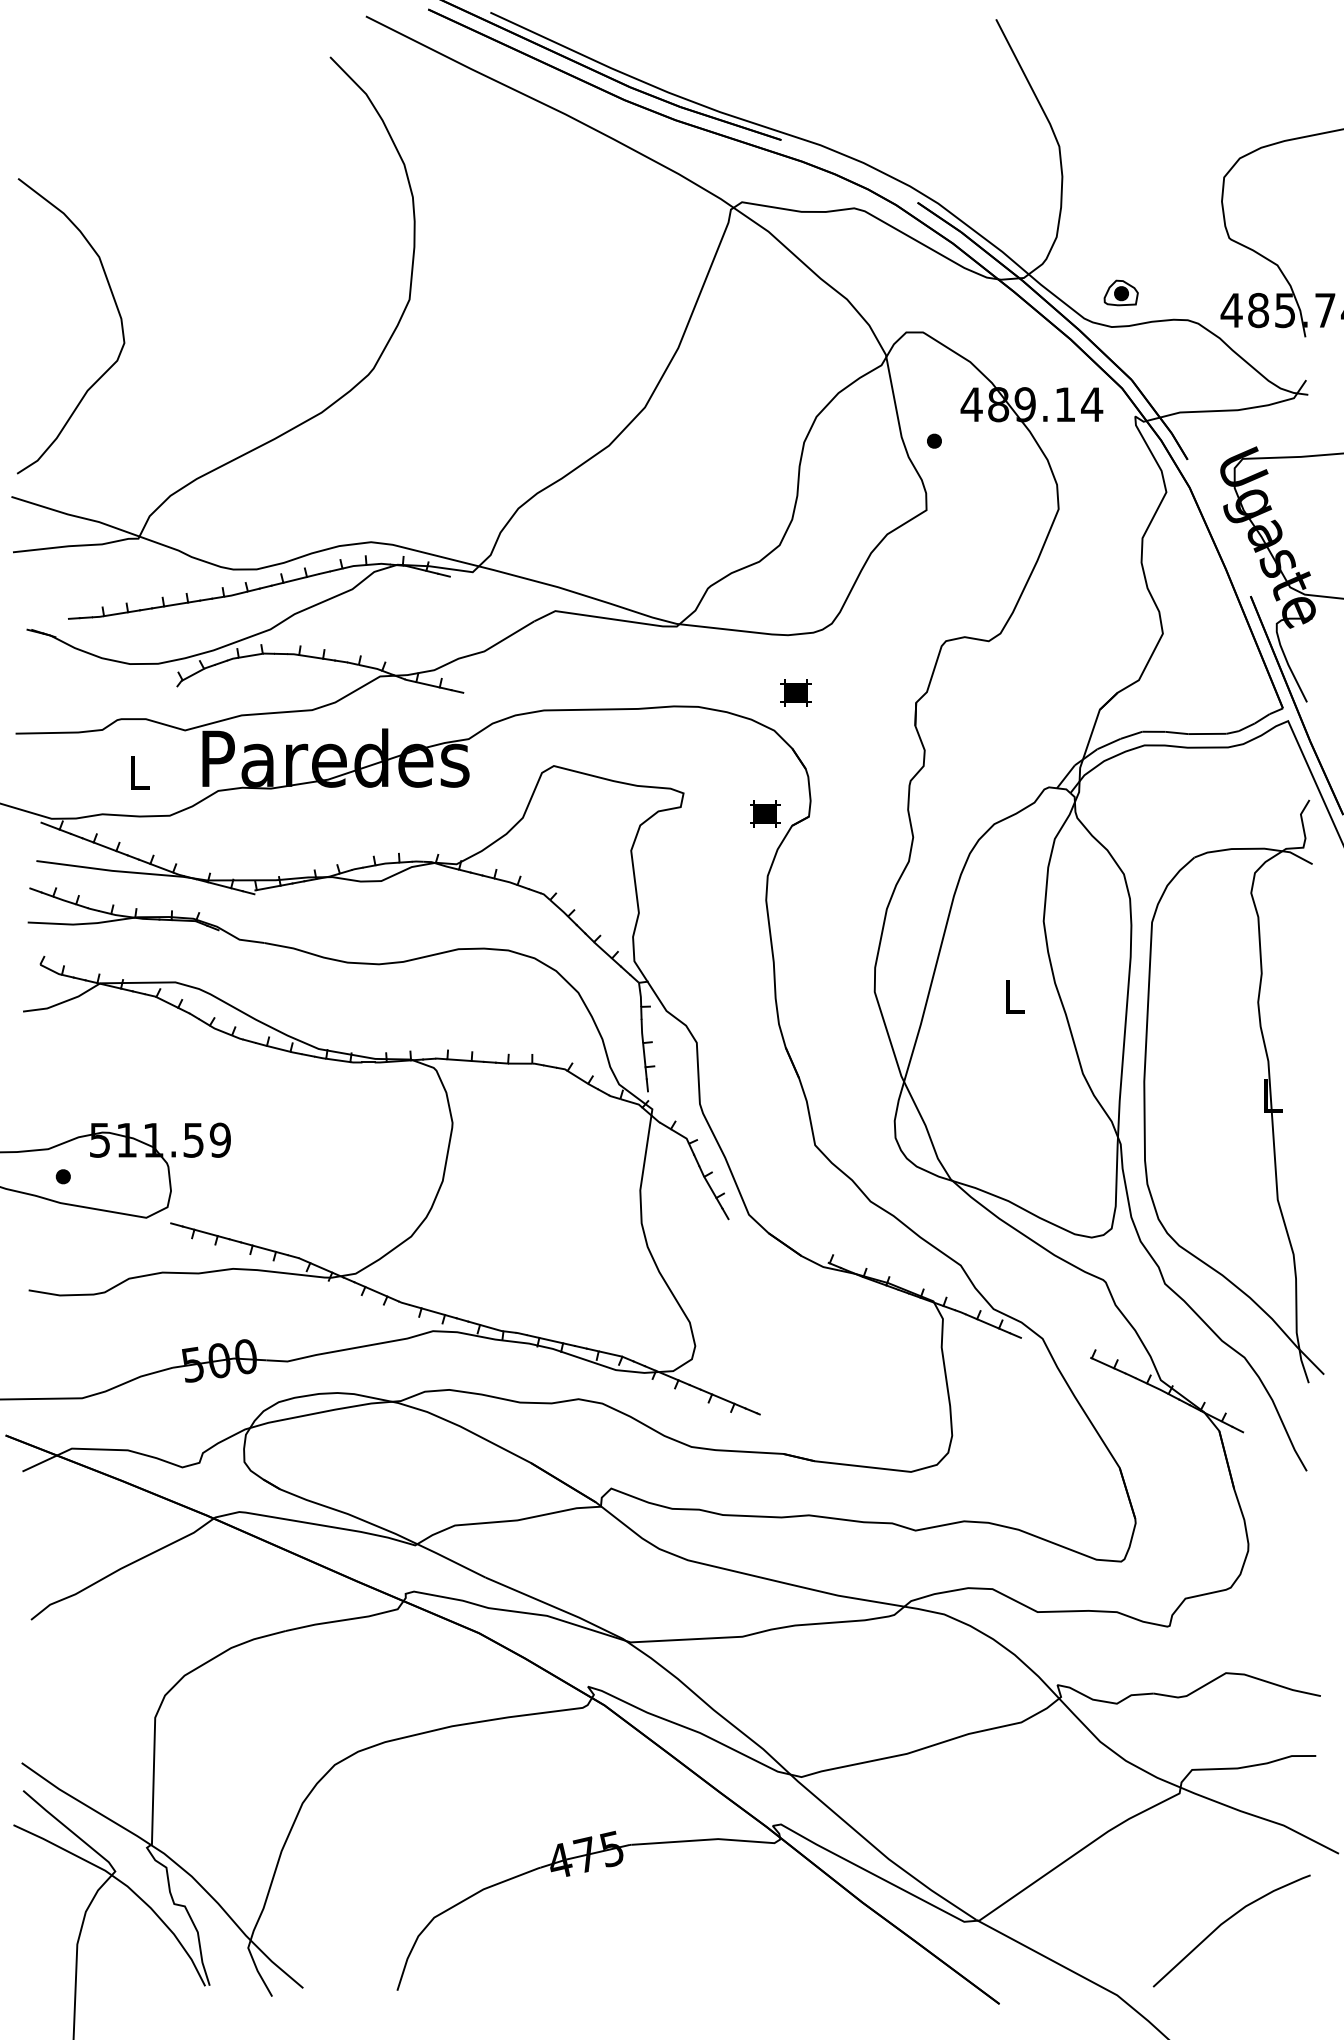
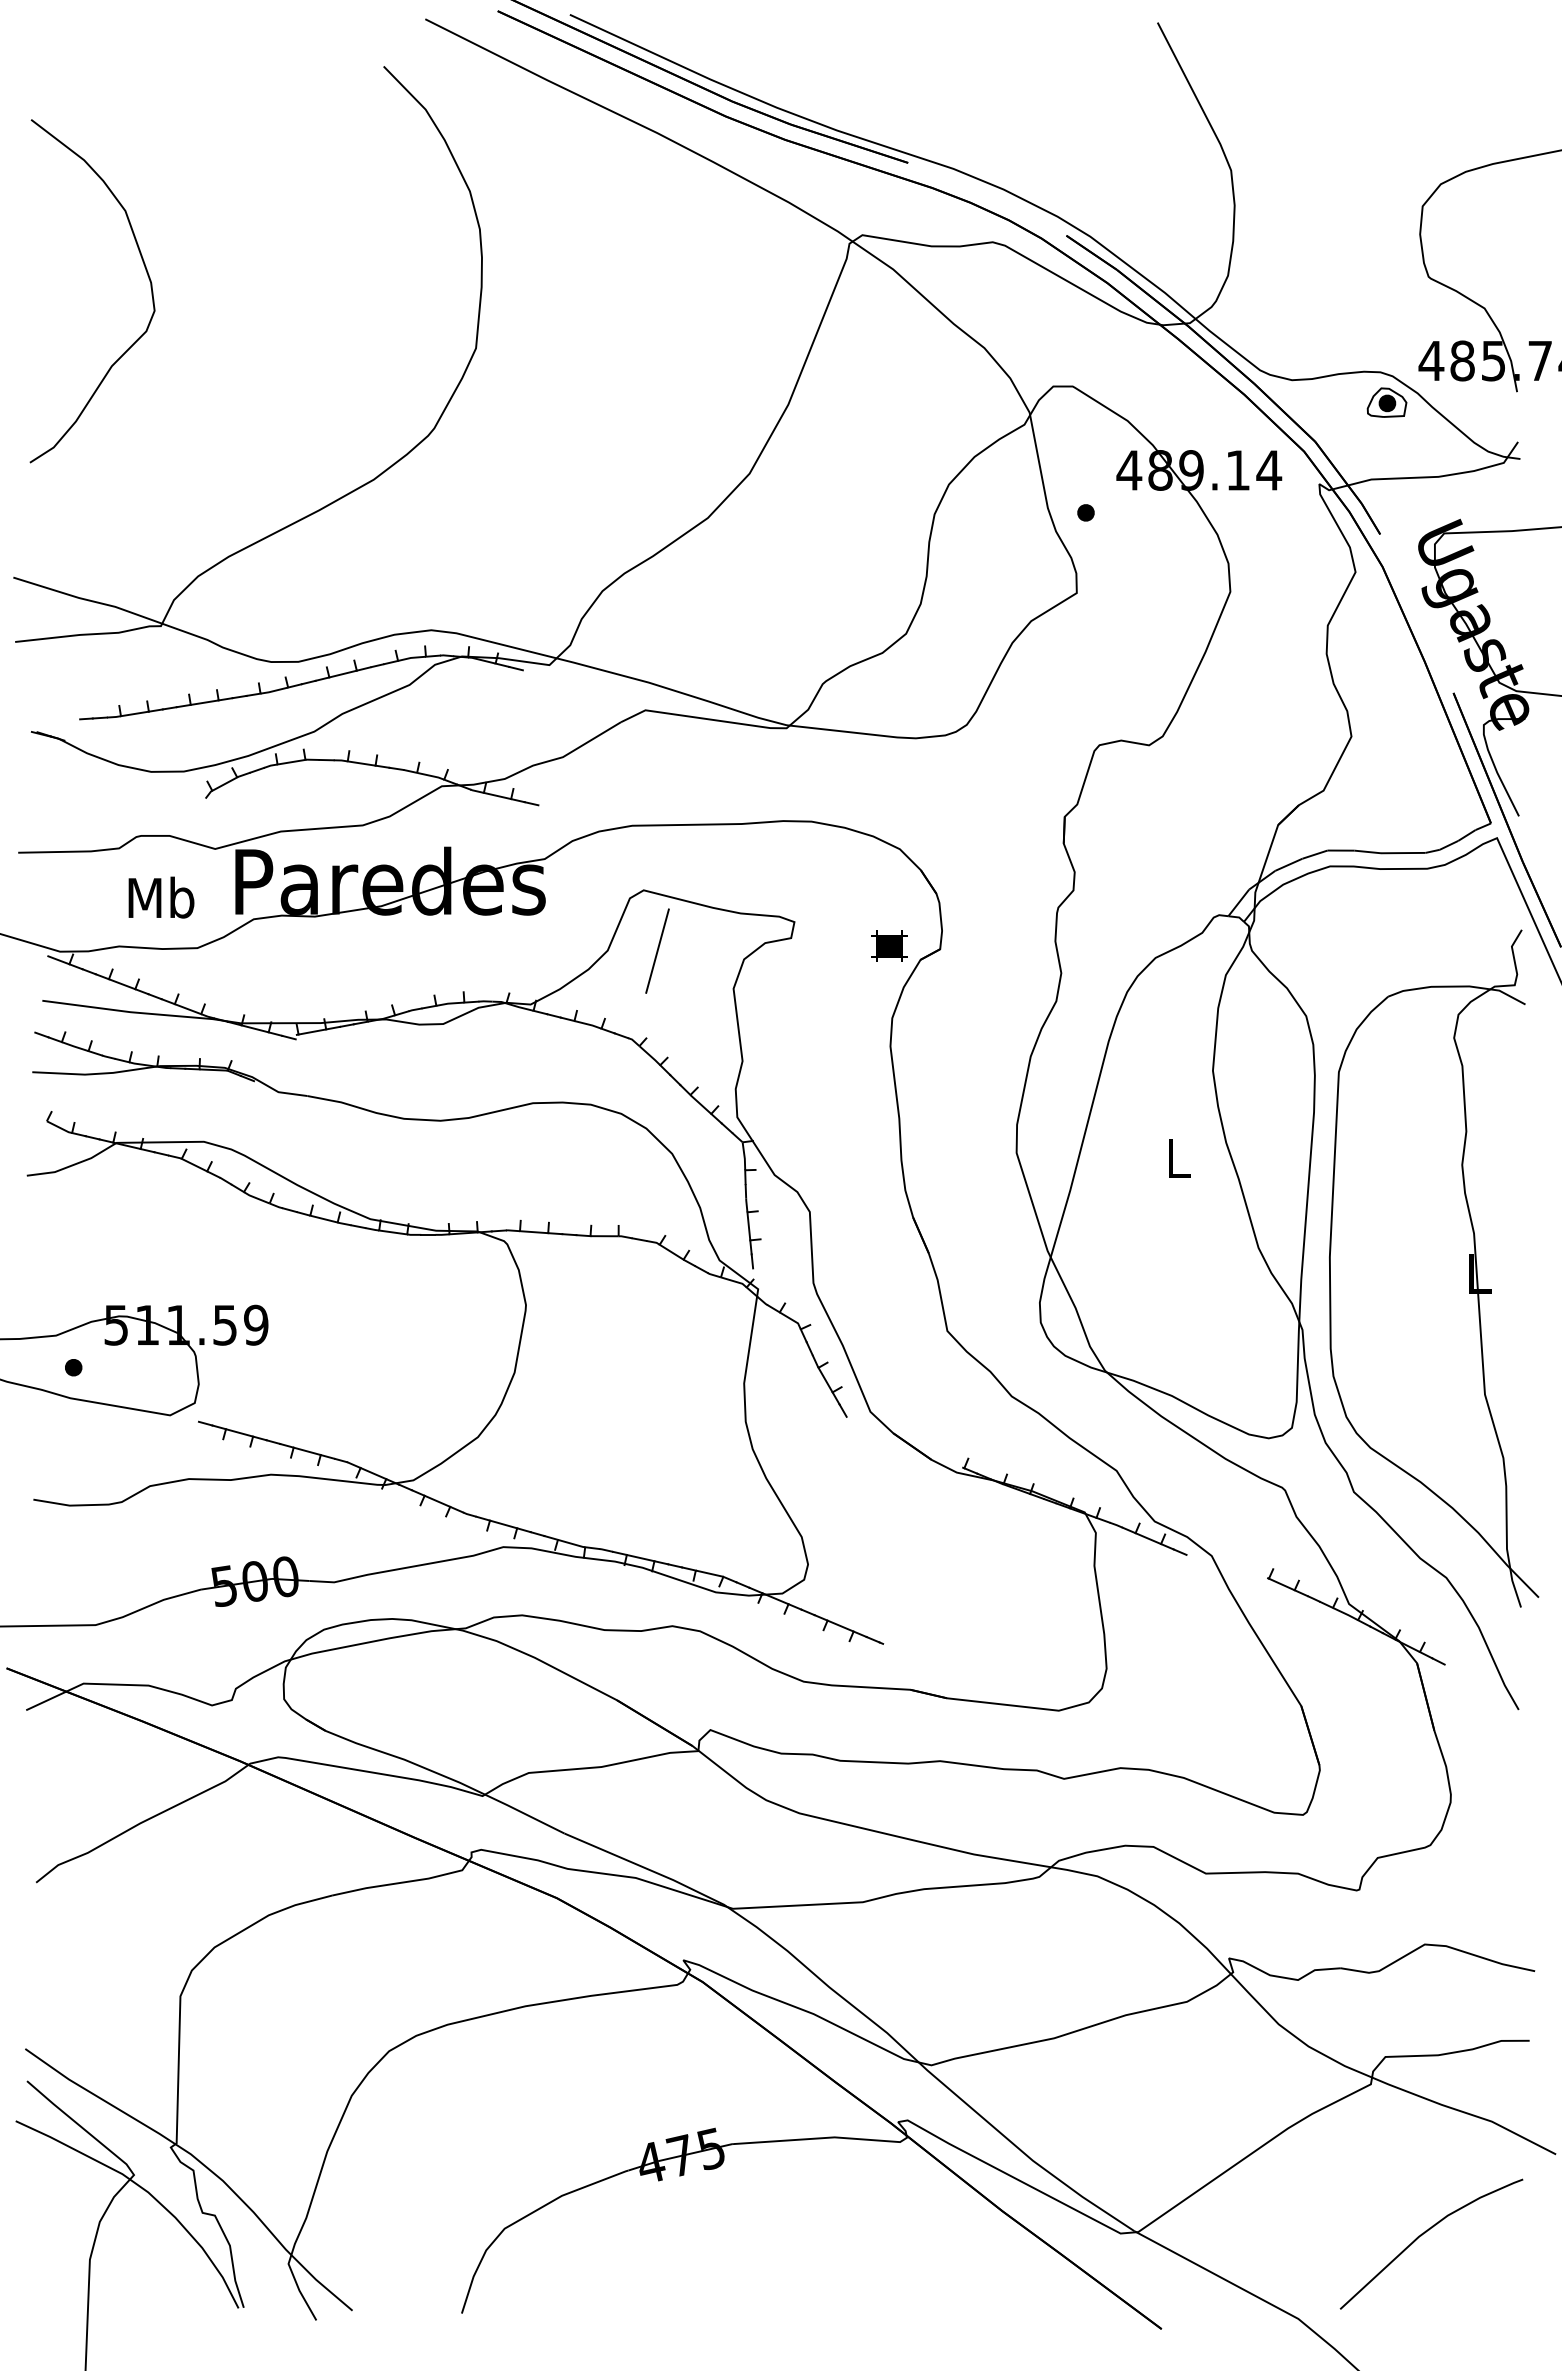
part: (1120, 292) -> (1386, 402), moved
curve: (117, 310) -> (146, 273), moved
part: (796, 692) -> (925, 804), removed
text: (138, 772) -> (161, 897), L -> Mb
line: (565, 817) -> (657, 950), added

